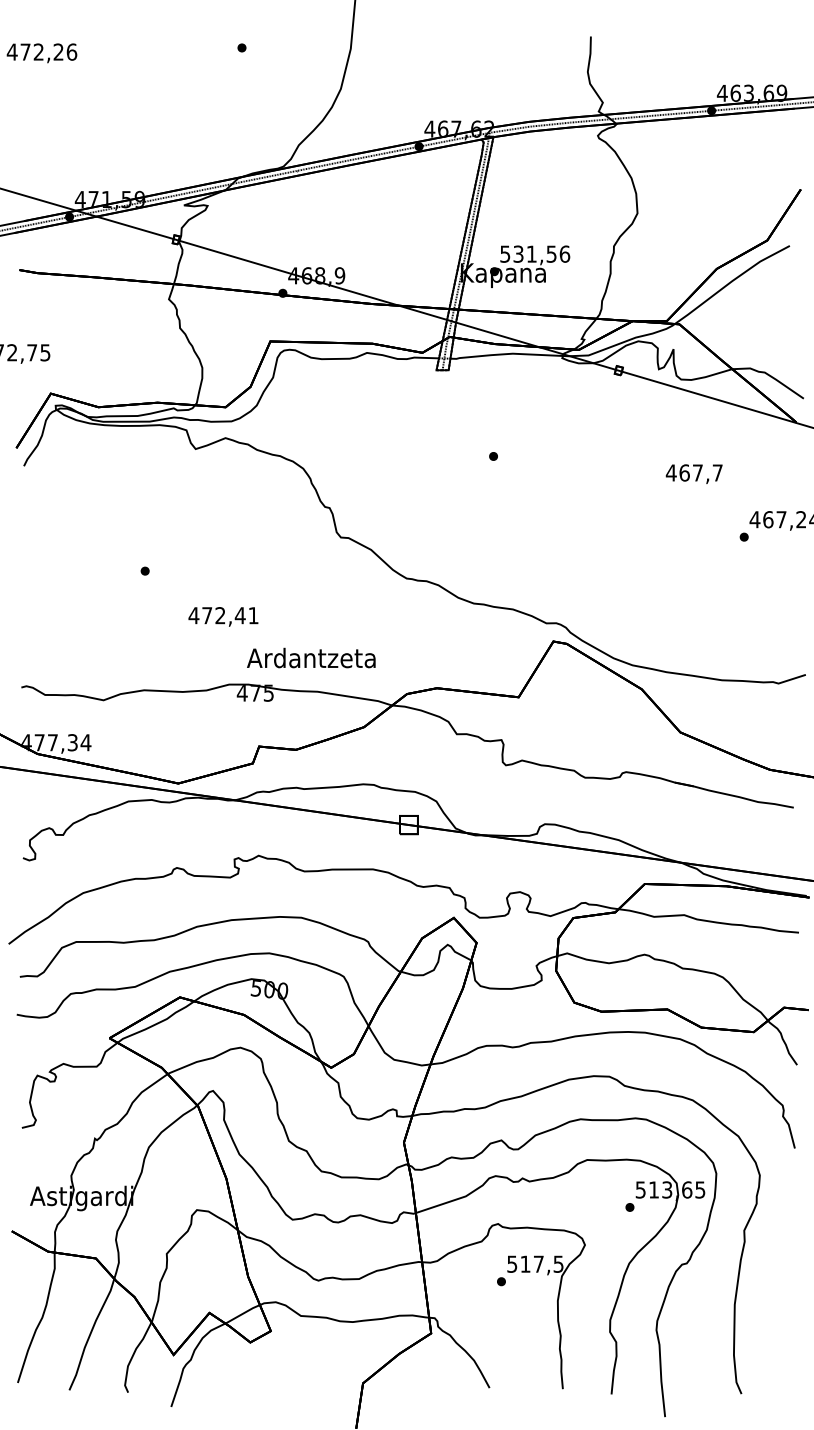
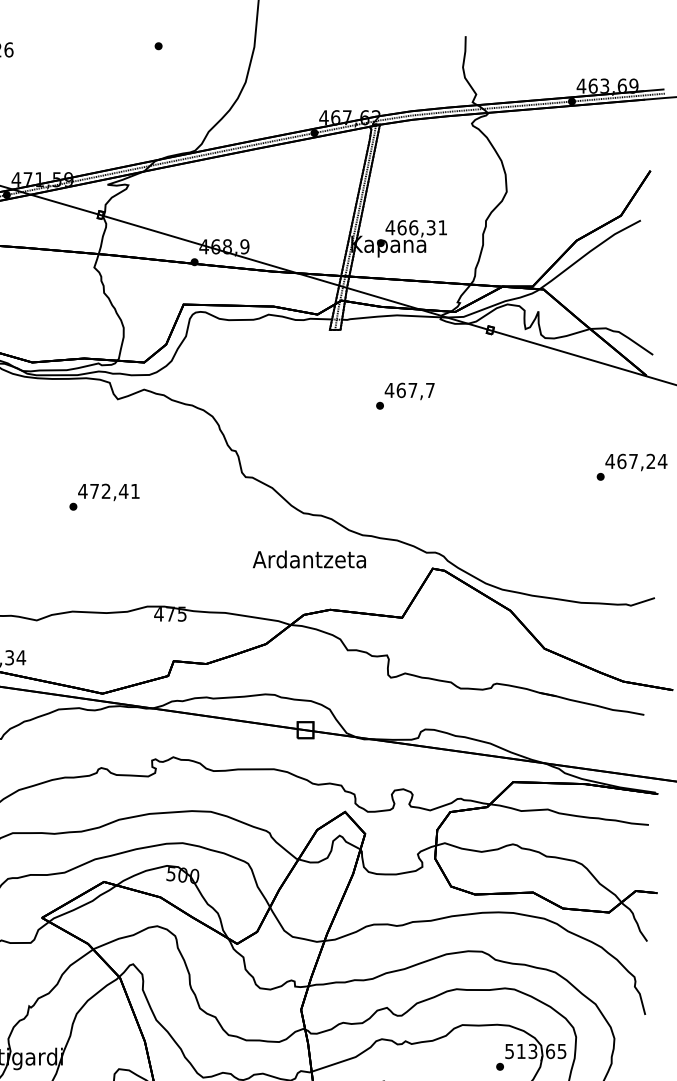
text: (534, 253) -> (416, 227), 531,56 -> 466,31
text: (693, 473) -> (409, 390), moved
text: (223, 616) -> (108, 492), moved
text: (311, 657) -> (309, 558), moved

